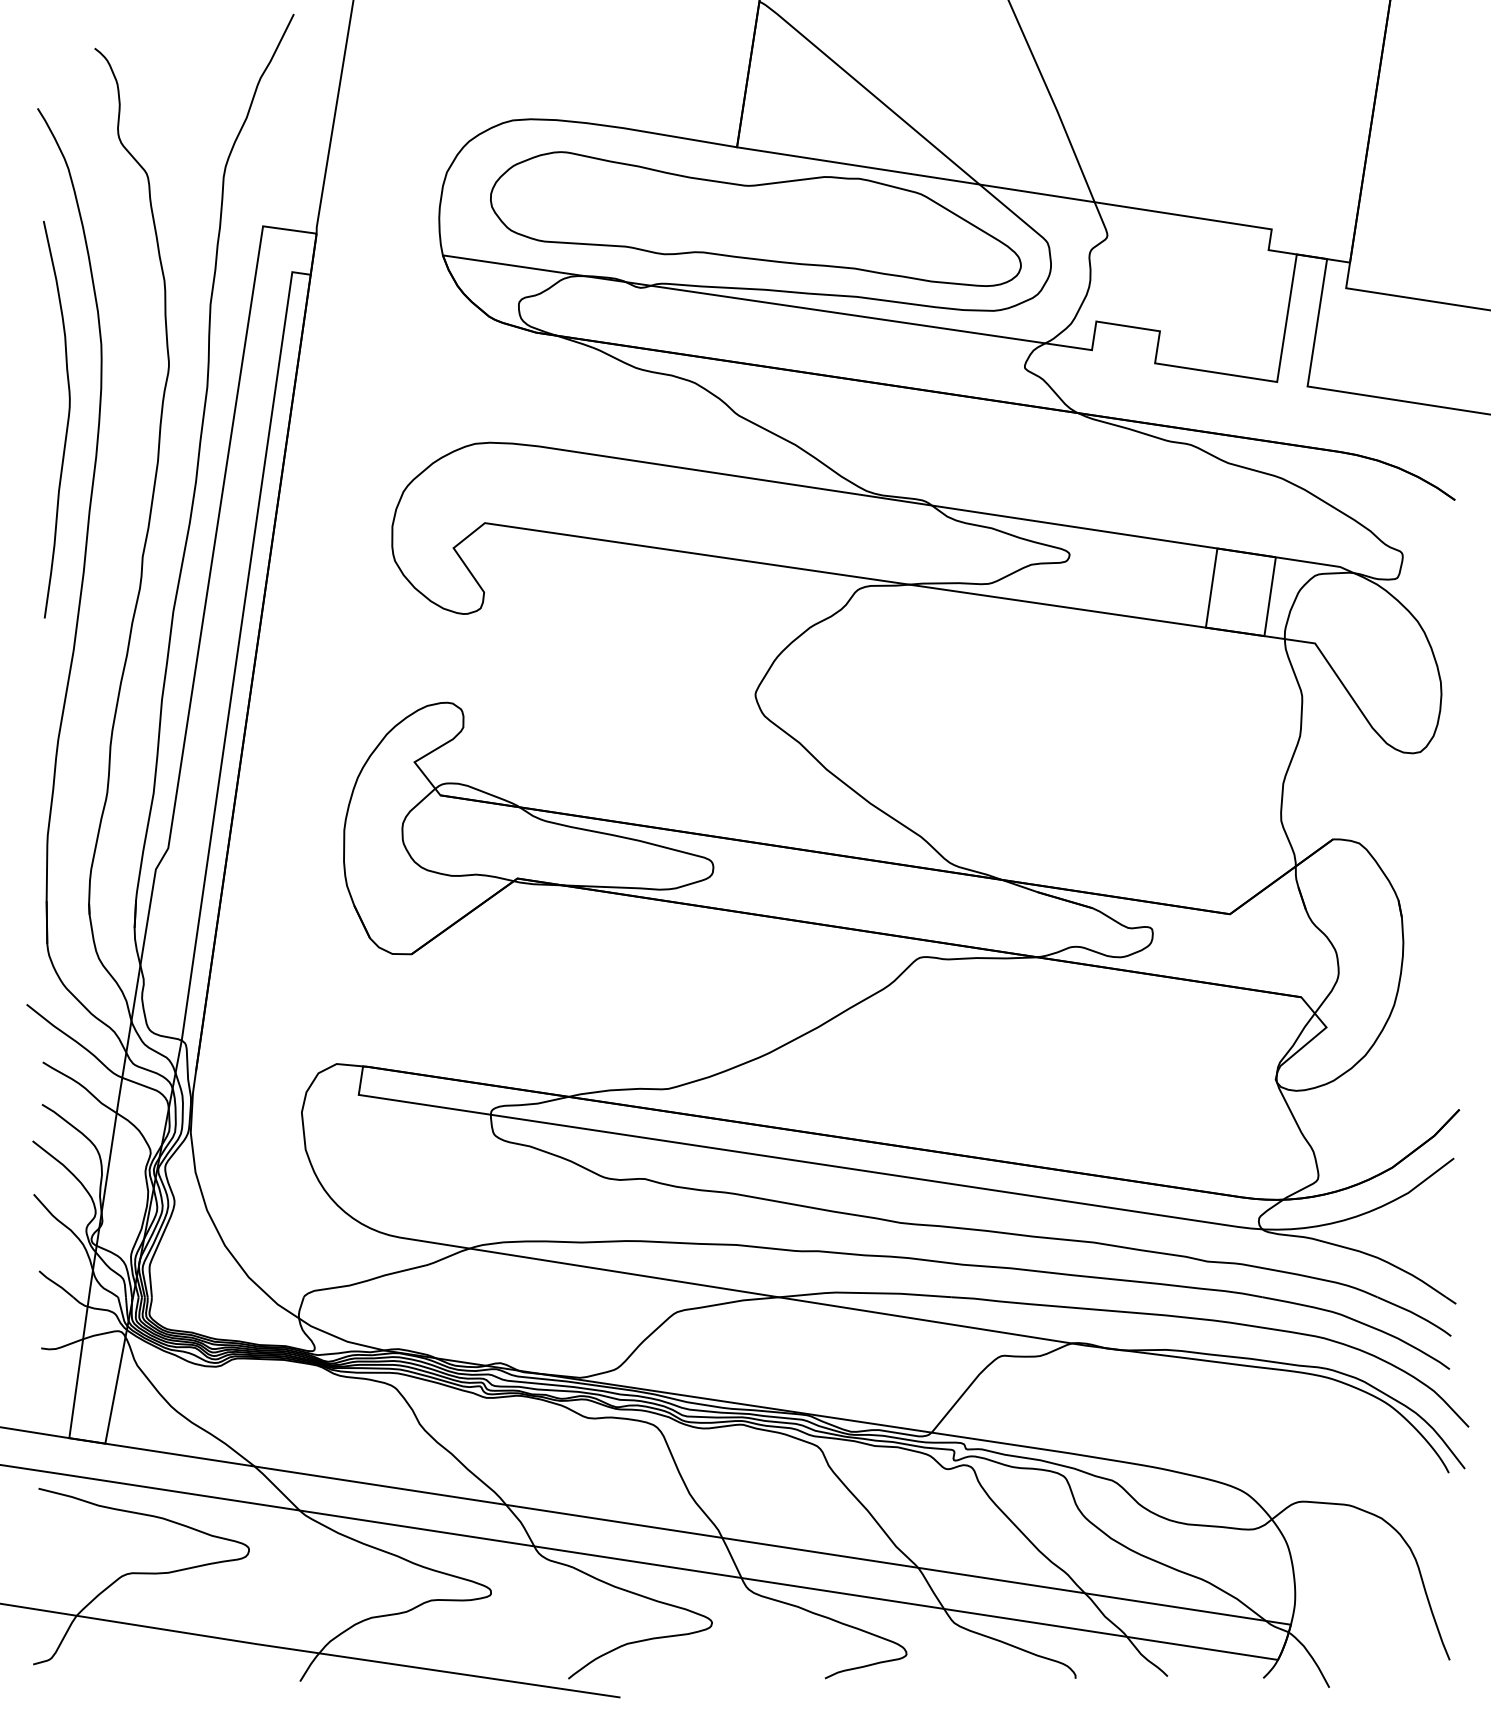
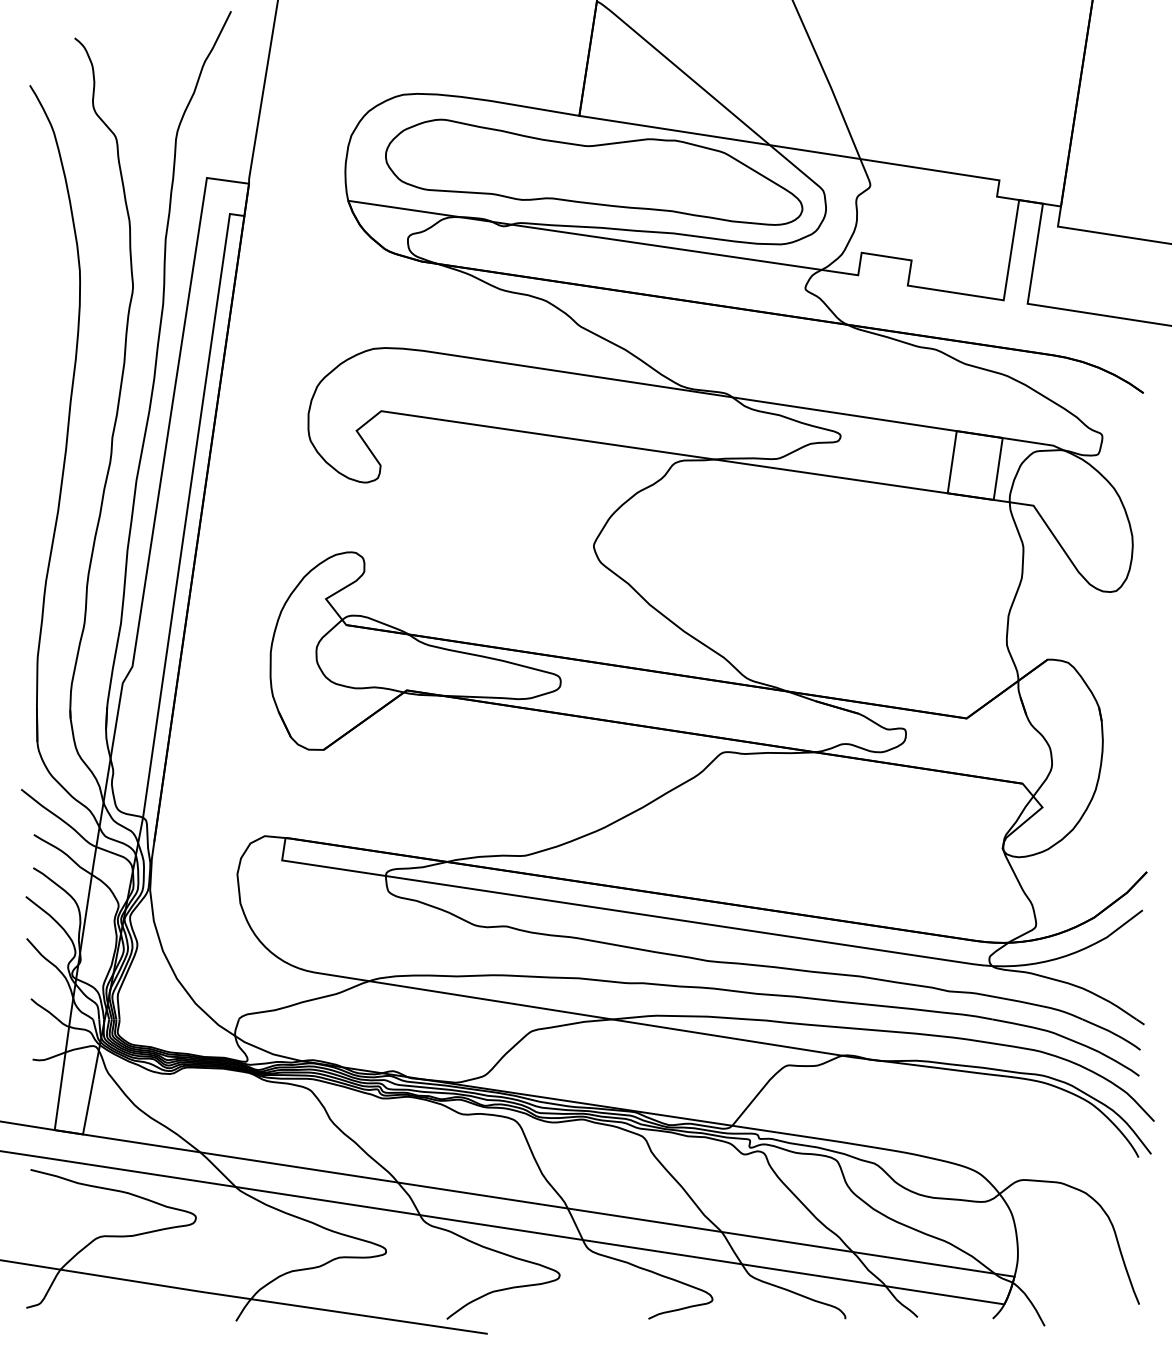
curve: (67, 419) -> (53, 329), removed

